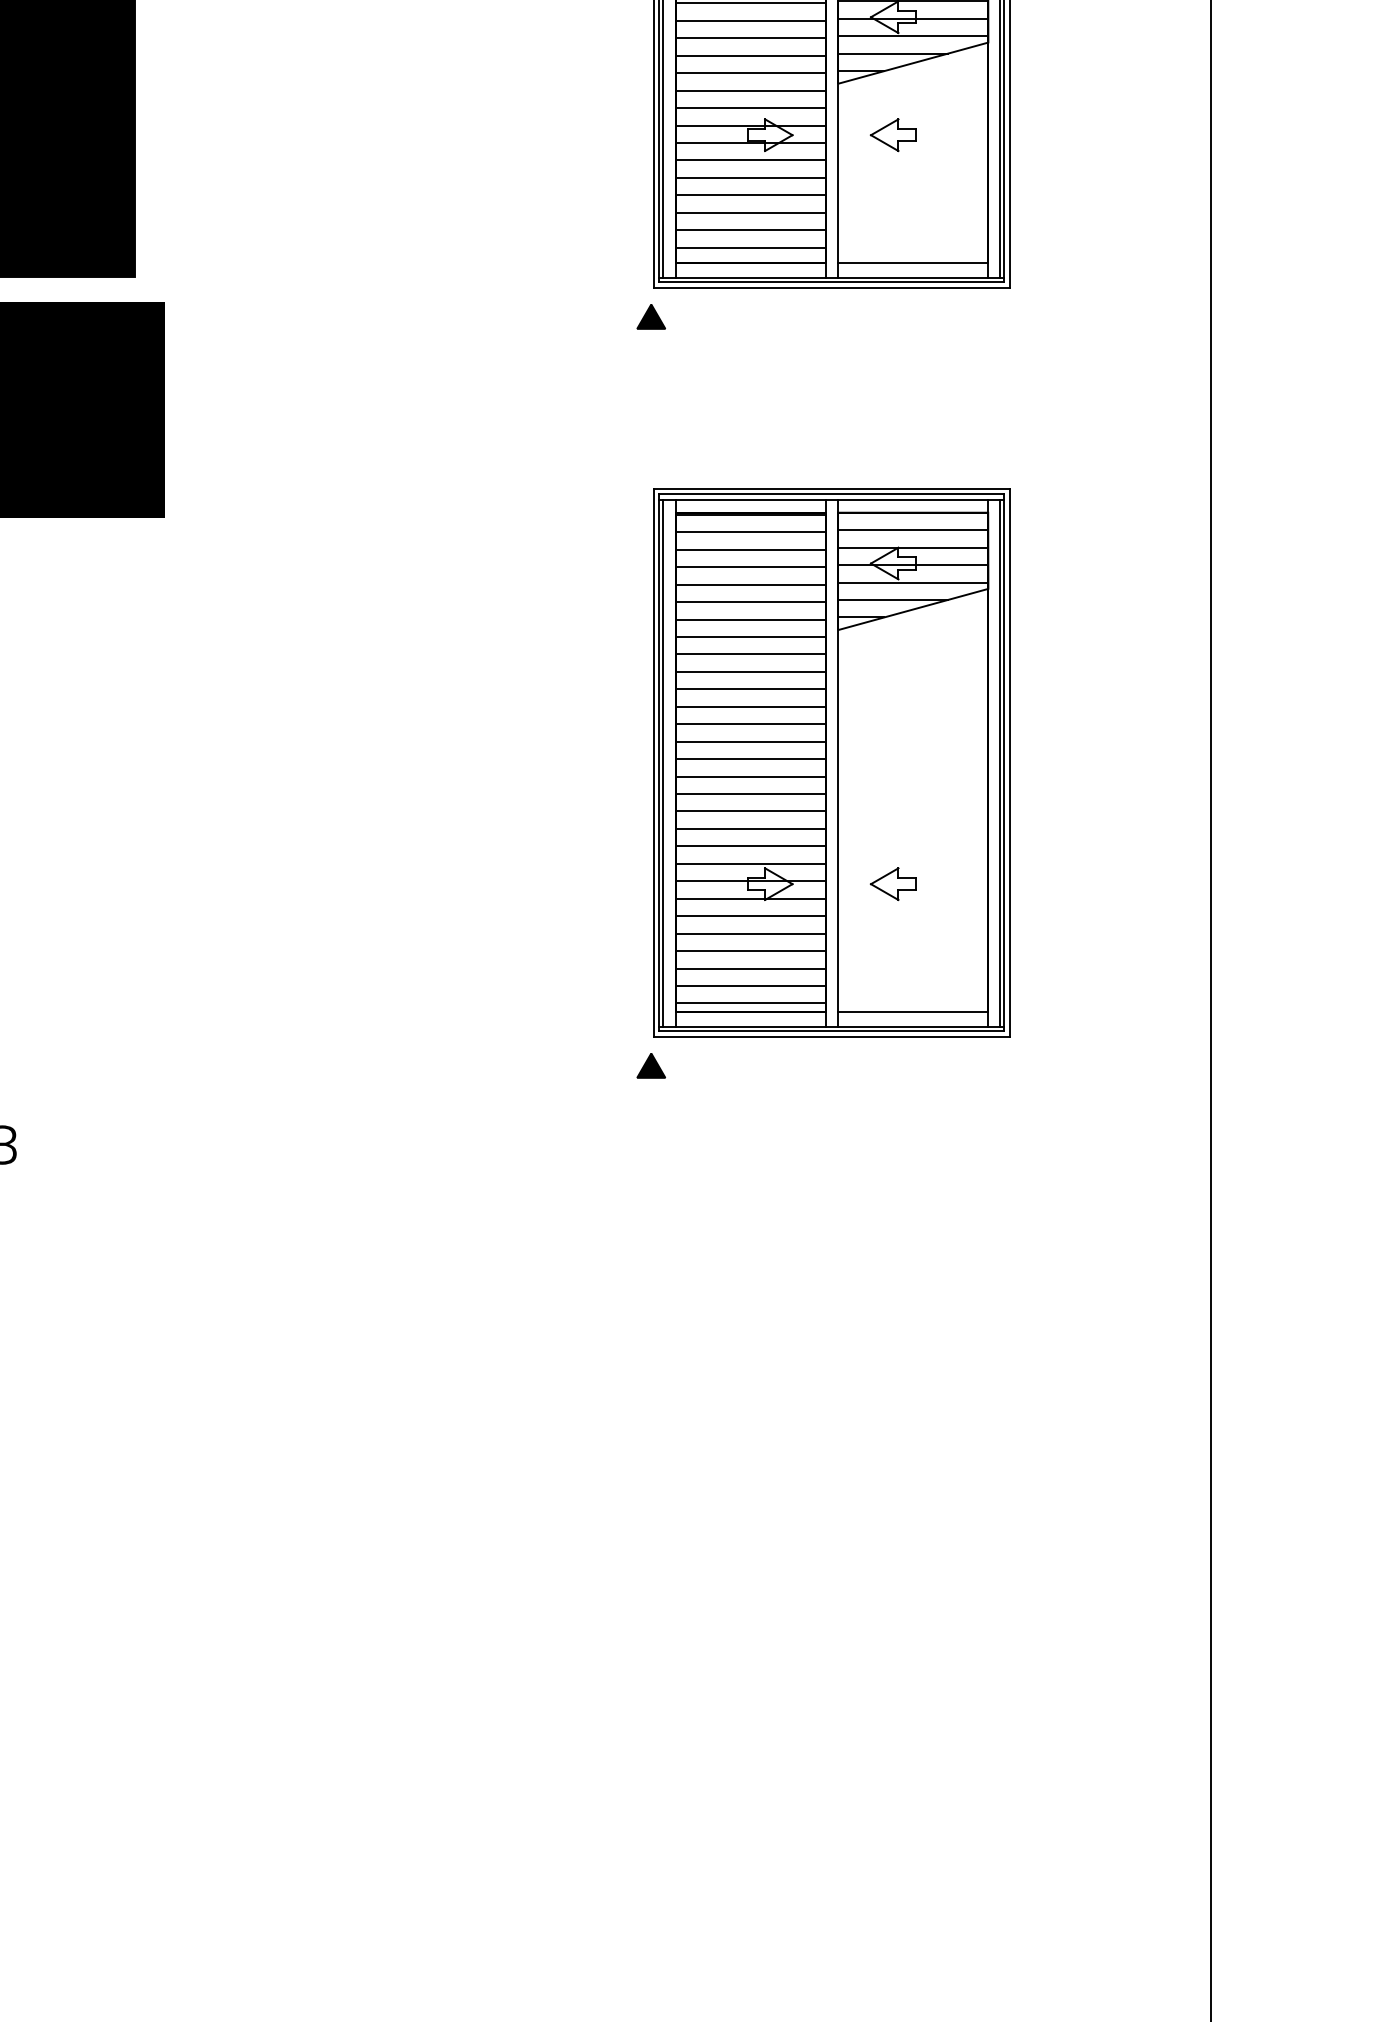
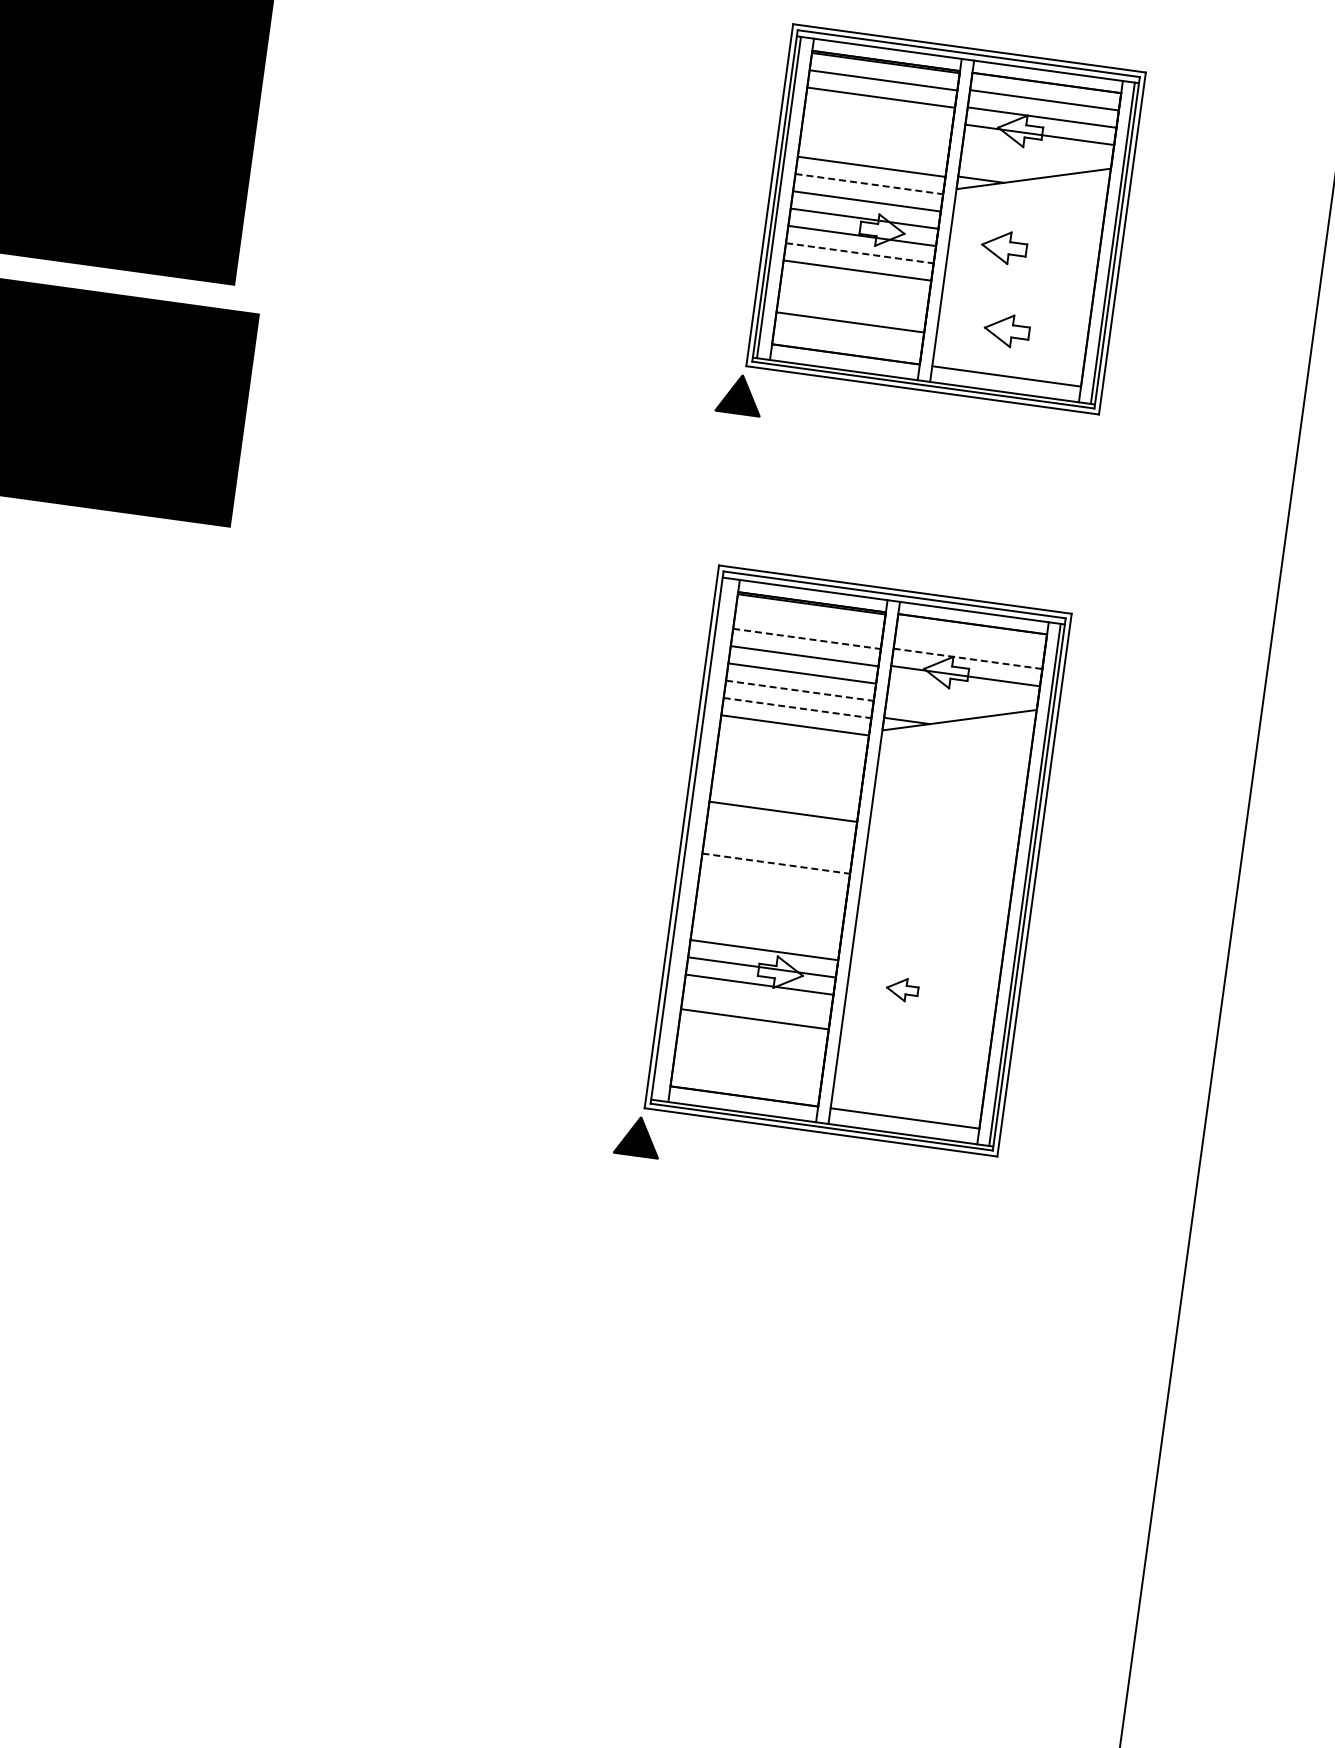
line: (750, 20) -> (878, 114), removed
line: (913, 36) -> (1037, 152), removed
line: (750, 38) -> (875, 132), removed
line: (893, 53) -> (1015, 166), removed
line: (750, 55) -> (873, 149), removed
line: (750, 90) -> (868, 183), solid -> dashed
line: (750, 160) -> (859, 253), solid -> dashed
line: (750, 195) -> (854, 287), removed
line: (750, 212) -> (852, 304), removed
part: (906, 217) -> (1006, 330), added
line: (750, 247) -> (847, 339), removed
part: (650, 316) -> (739, 394), size x1.6
line: (913, 530) -> (970, 641), removed
line: (750, 532) -> (808, 621), removed
line: (913, 547) -> (968, 658), solid -> dashed
line: (750, 549) -> (806, 638), solid -> dashed
line: (913, 582) -> (963, 693), removed
line: (893, 599) -> (941, 707), removed
line: (750, 602) -> (799, 691), solid -> dashed
line: (750, 619) -> (797, 707), solid -> dashed
line: (750, 654) -> (792, 742), removed
line: (750, 671) -> (790, 759), removed
line: (750, 689) -> (787, 777), removed
line: (750, 706) -> (785, 794), removed
line: (750, 741) -> (780, 828), removed
line: (750, 759) -> (778, 846), removed
line: (663, 763) -> (691, 838), removed
line: (750, 776) -> (775, 863), solid -> dashed
line: (750, 794) -> (773, 881), removed
line: (750, 811) -> (771, 898), removed
line: (750, 828) -> (768, 915), removed
line: (750, 846) -> (766, 932), removed
part: (892, 884) -> (901, 989), size x0.7
line: (750, 916) -> (756, 1002), removed
line: (750, 951) -> (752, 1036), removed
line: (750, 968) -> (749, 1053), removed
line: (750, 985) -> (747, 1070), removed
line: (750, 1003) -> (745, 1088), removed
part: (650, 1065) -> (637, 1136), size x1.6

